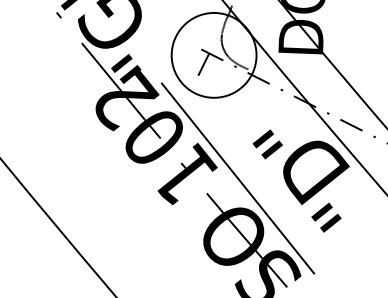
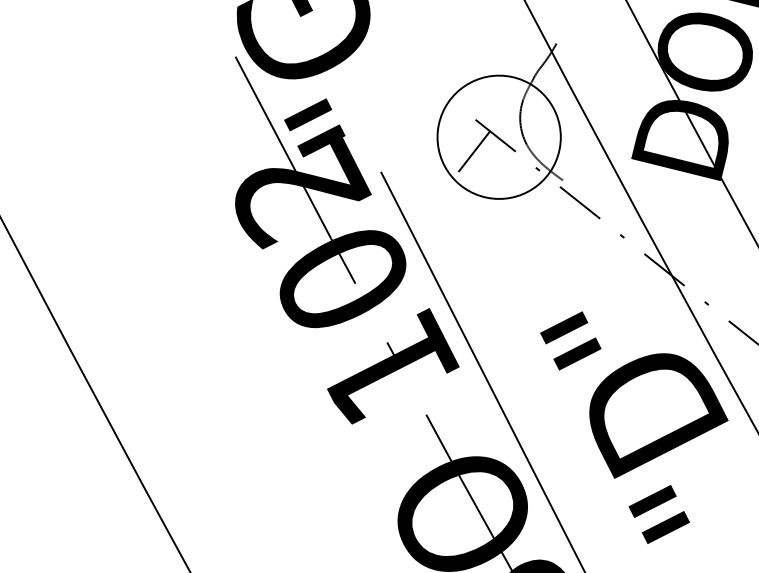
circle: (213, 54) -> (498, 135), size x0.7

